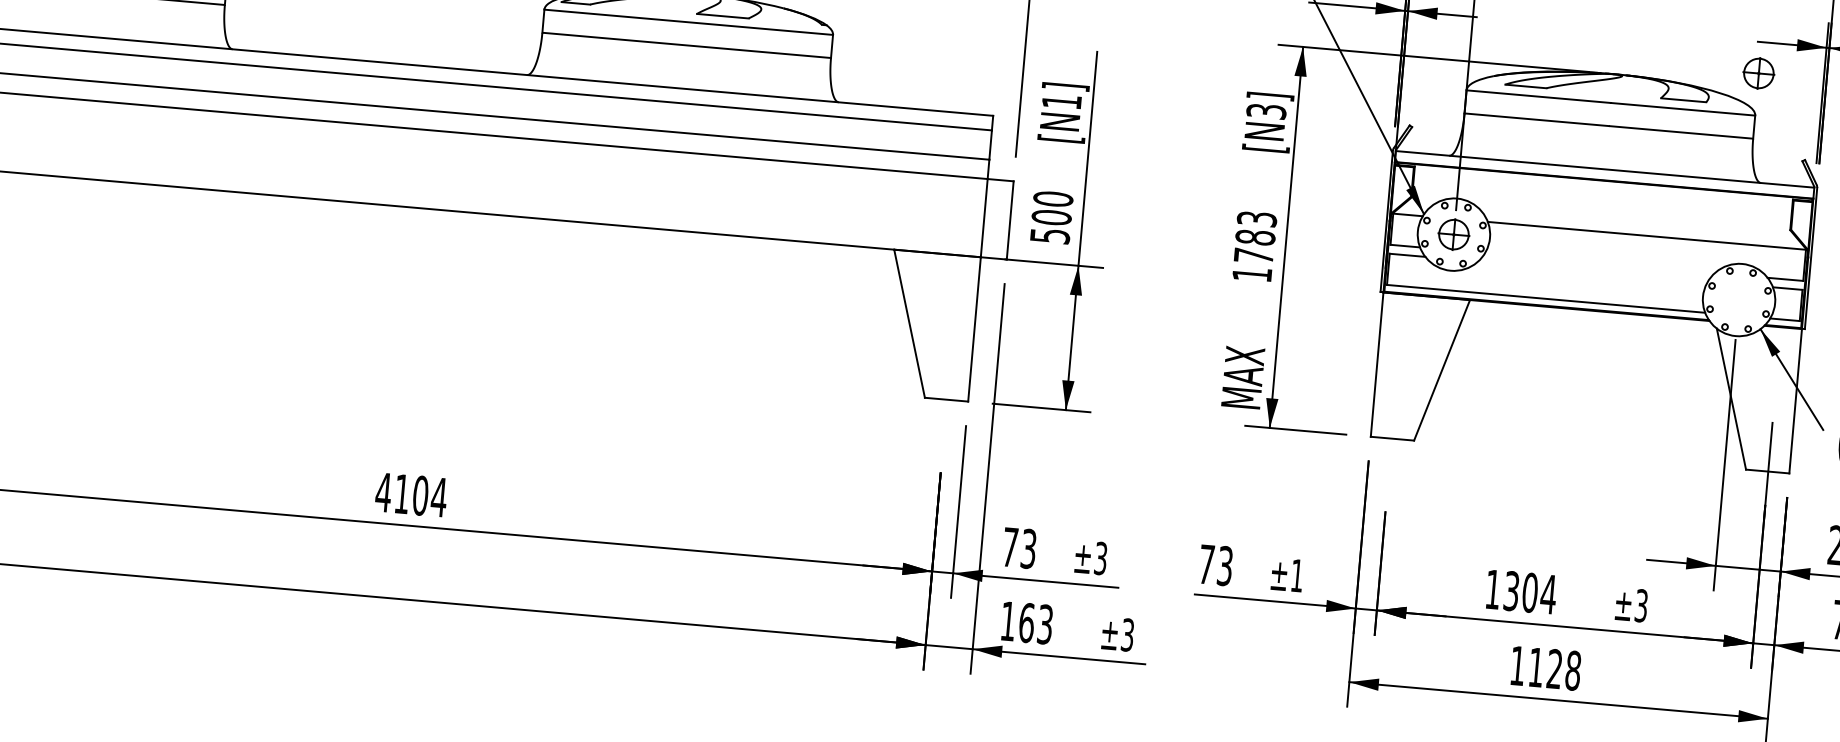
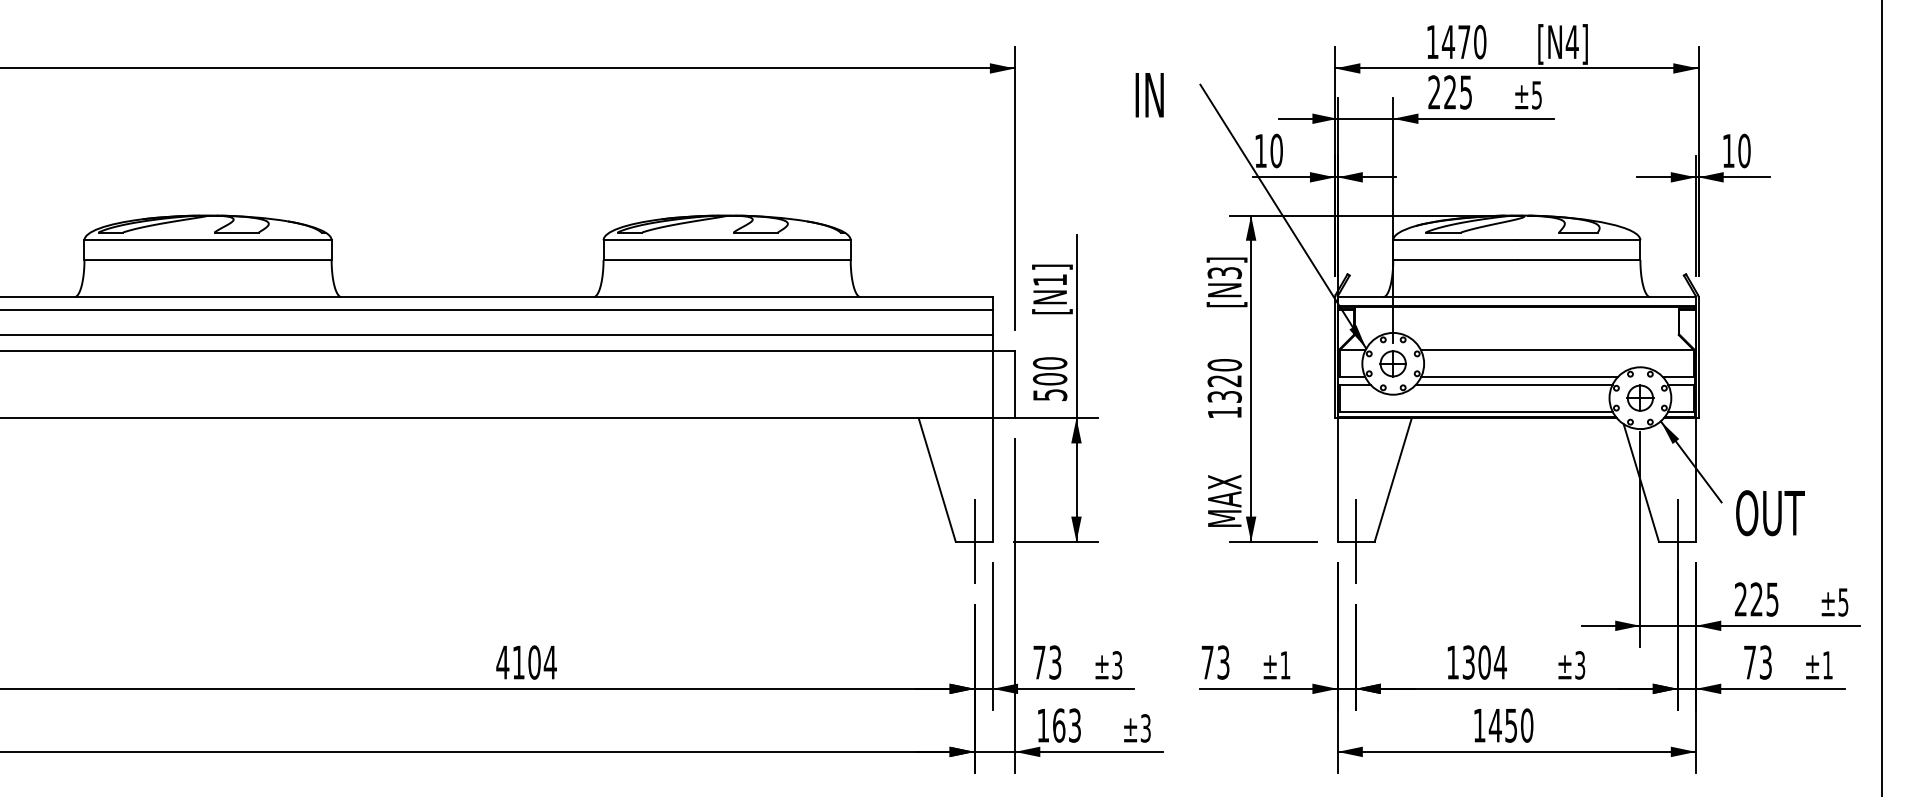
part: (1759, 72) -> (1640, 397), moved
text: (1255, 236) -> (1224, 380), 1783 -> 1320
line: (1599, 263) -> (1519, 377), added
line: (1592, 271) -> (1513, 384), added
line: (946, 399) -> (974, 541), added
line: (1391, 438) -> (1355, 541), added
text: (1553, 668) -> (1510, 725), 1128 -> 1450

